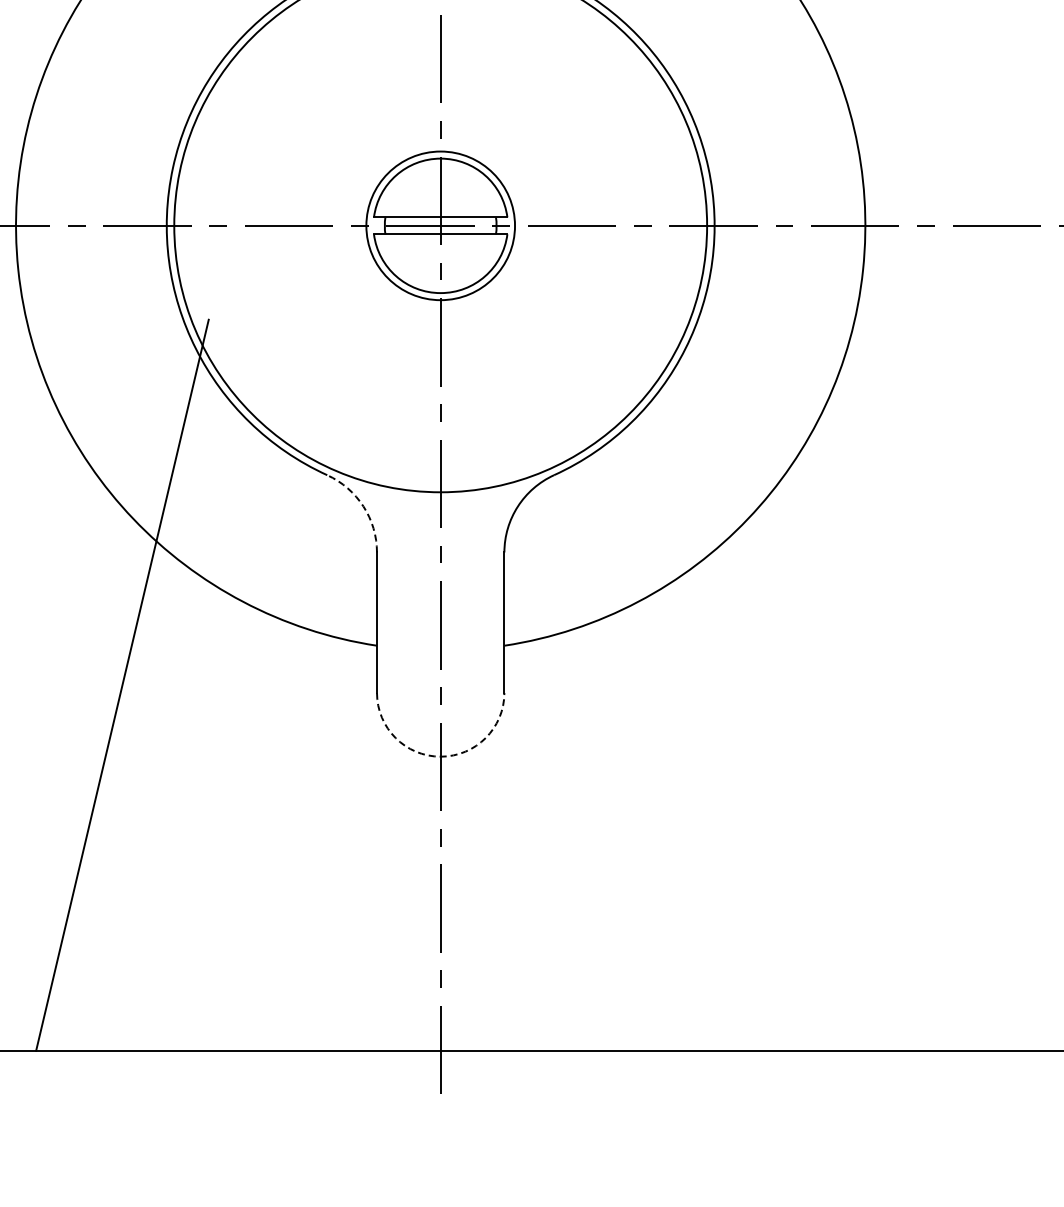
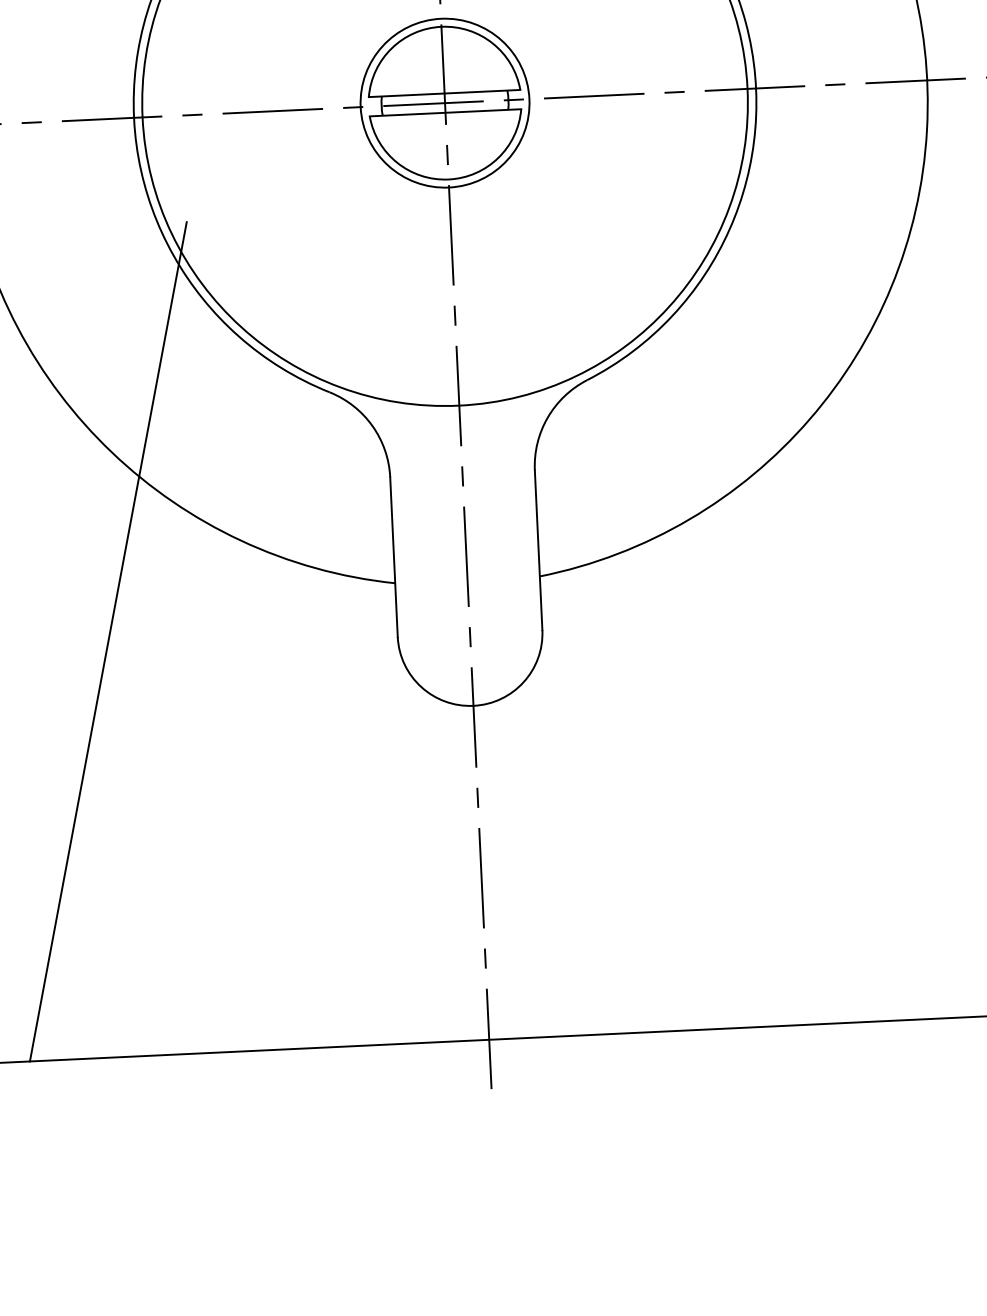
arc: (363, 506) -> (372, 425), dashed -> solid
arc: (440, 756) -> (473, 705), dashed -> solid

